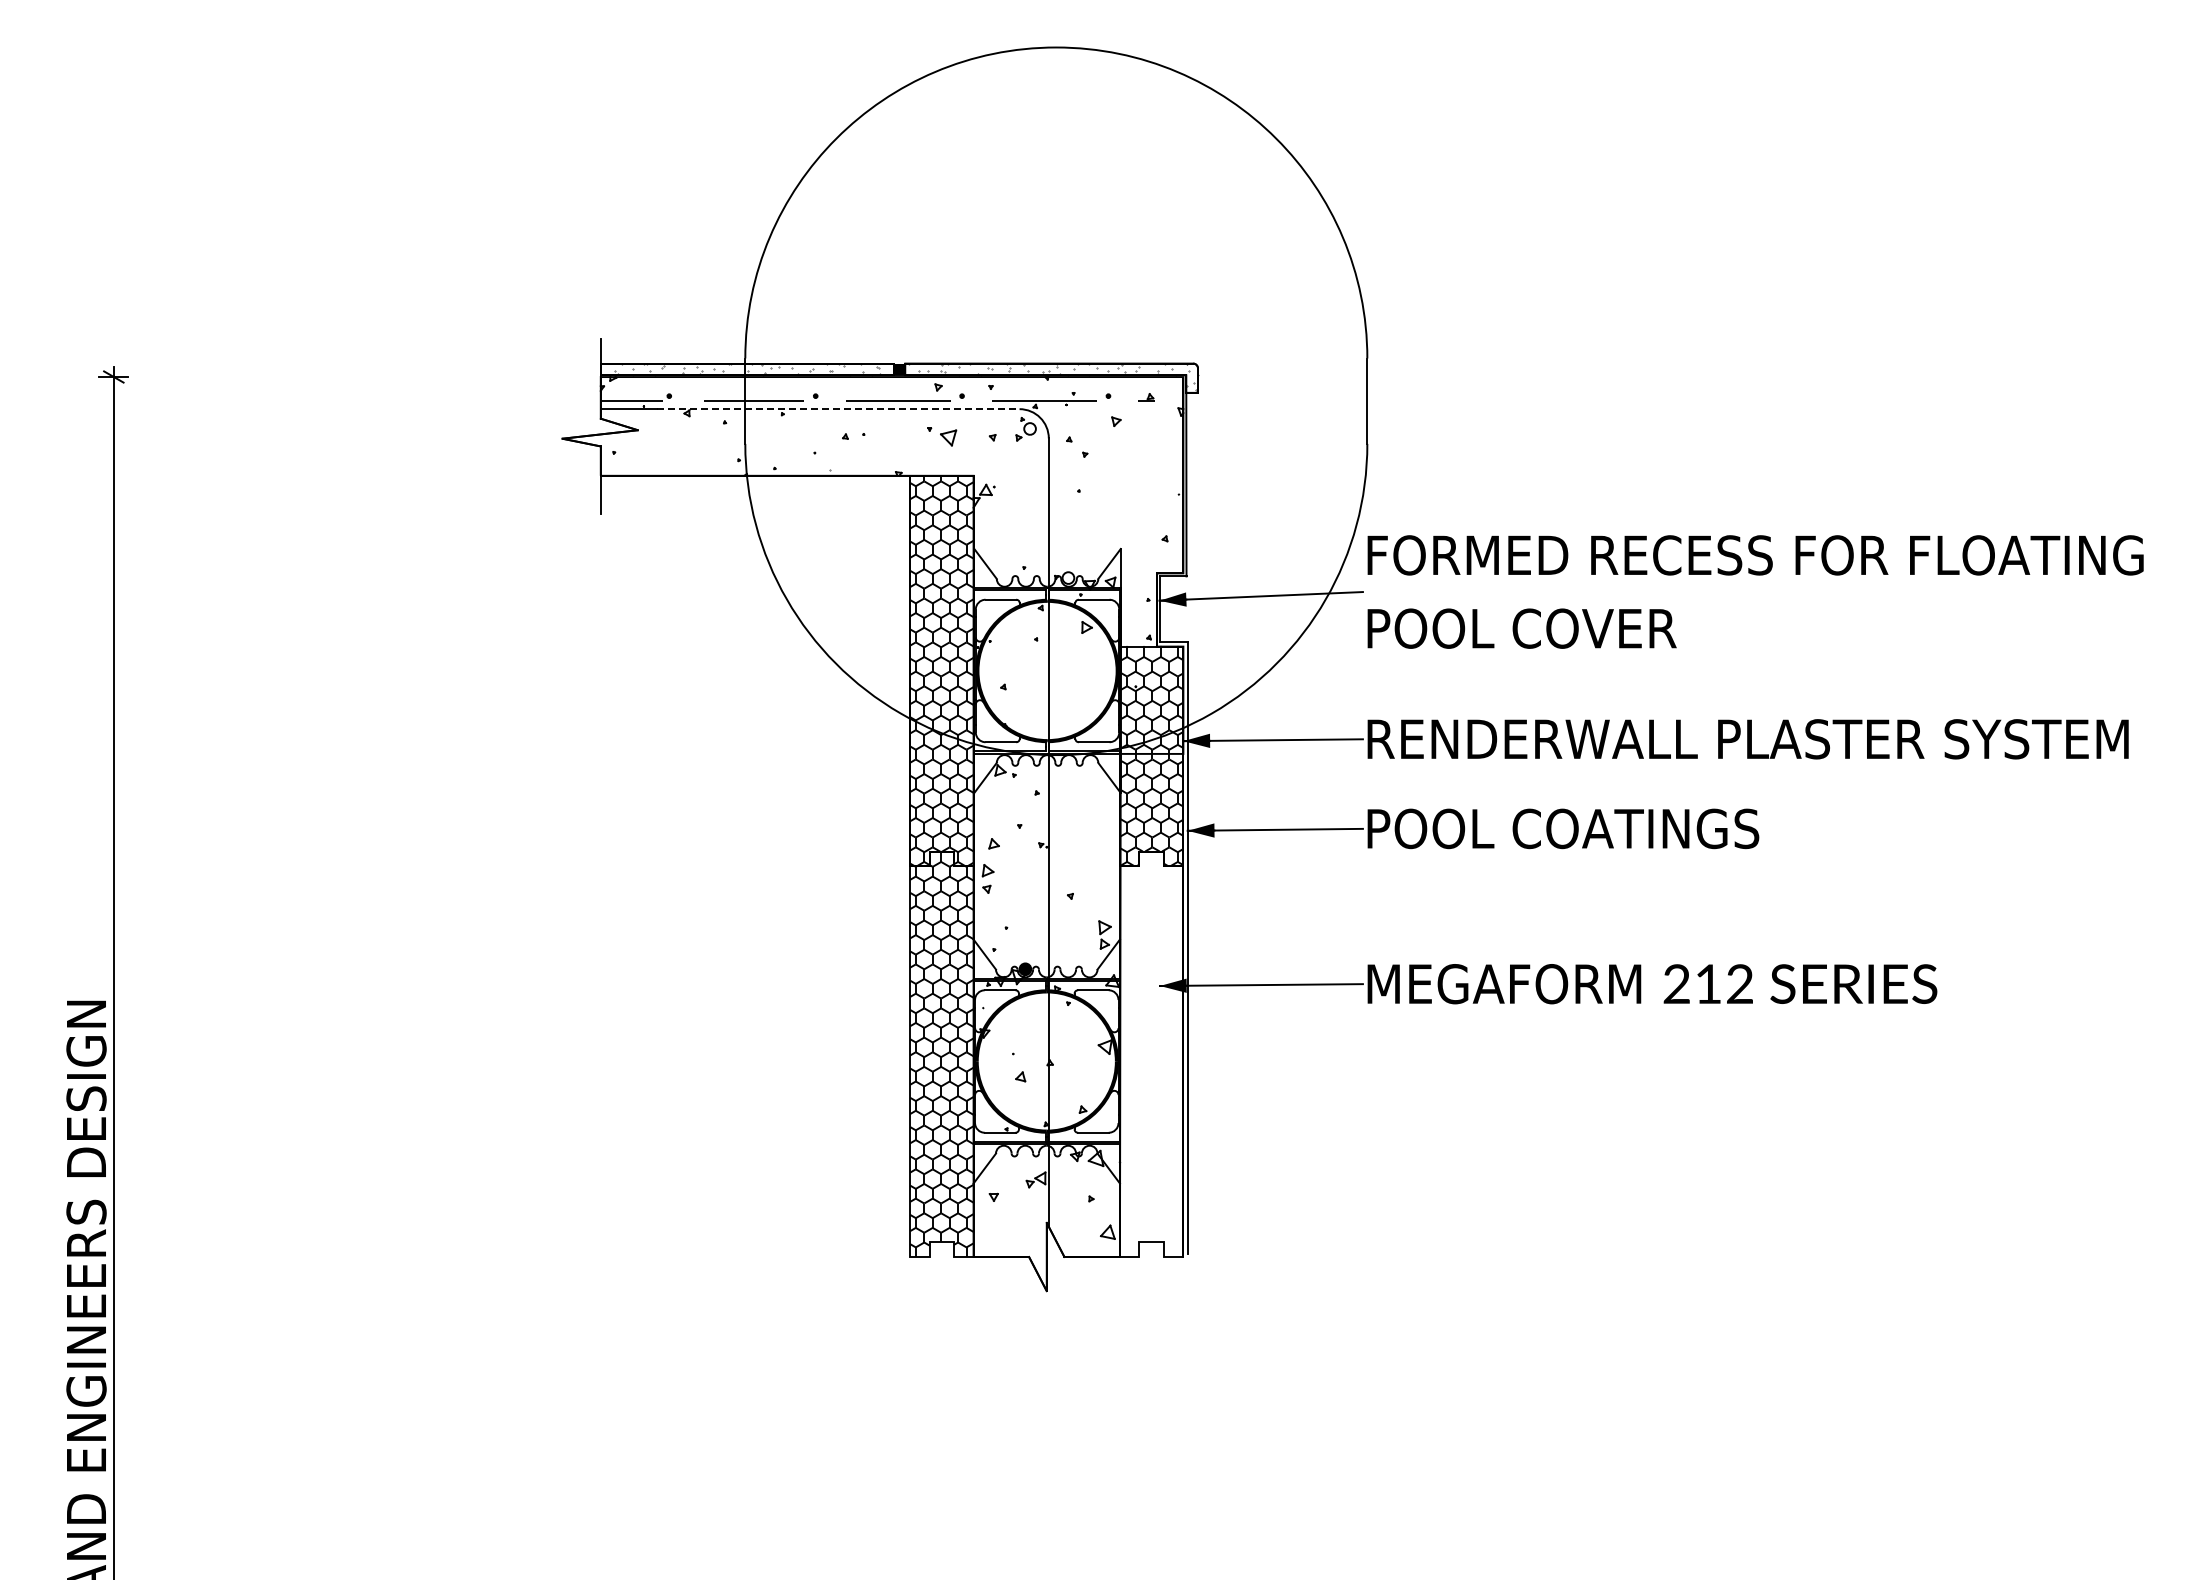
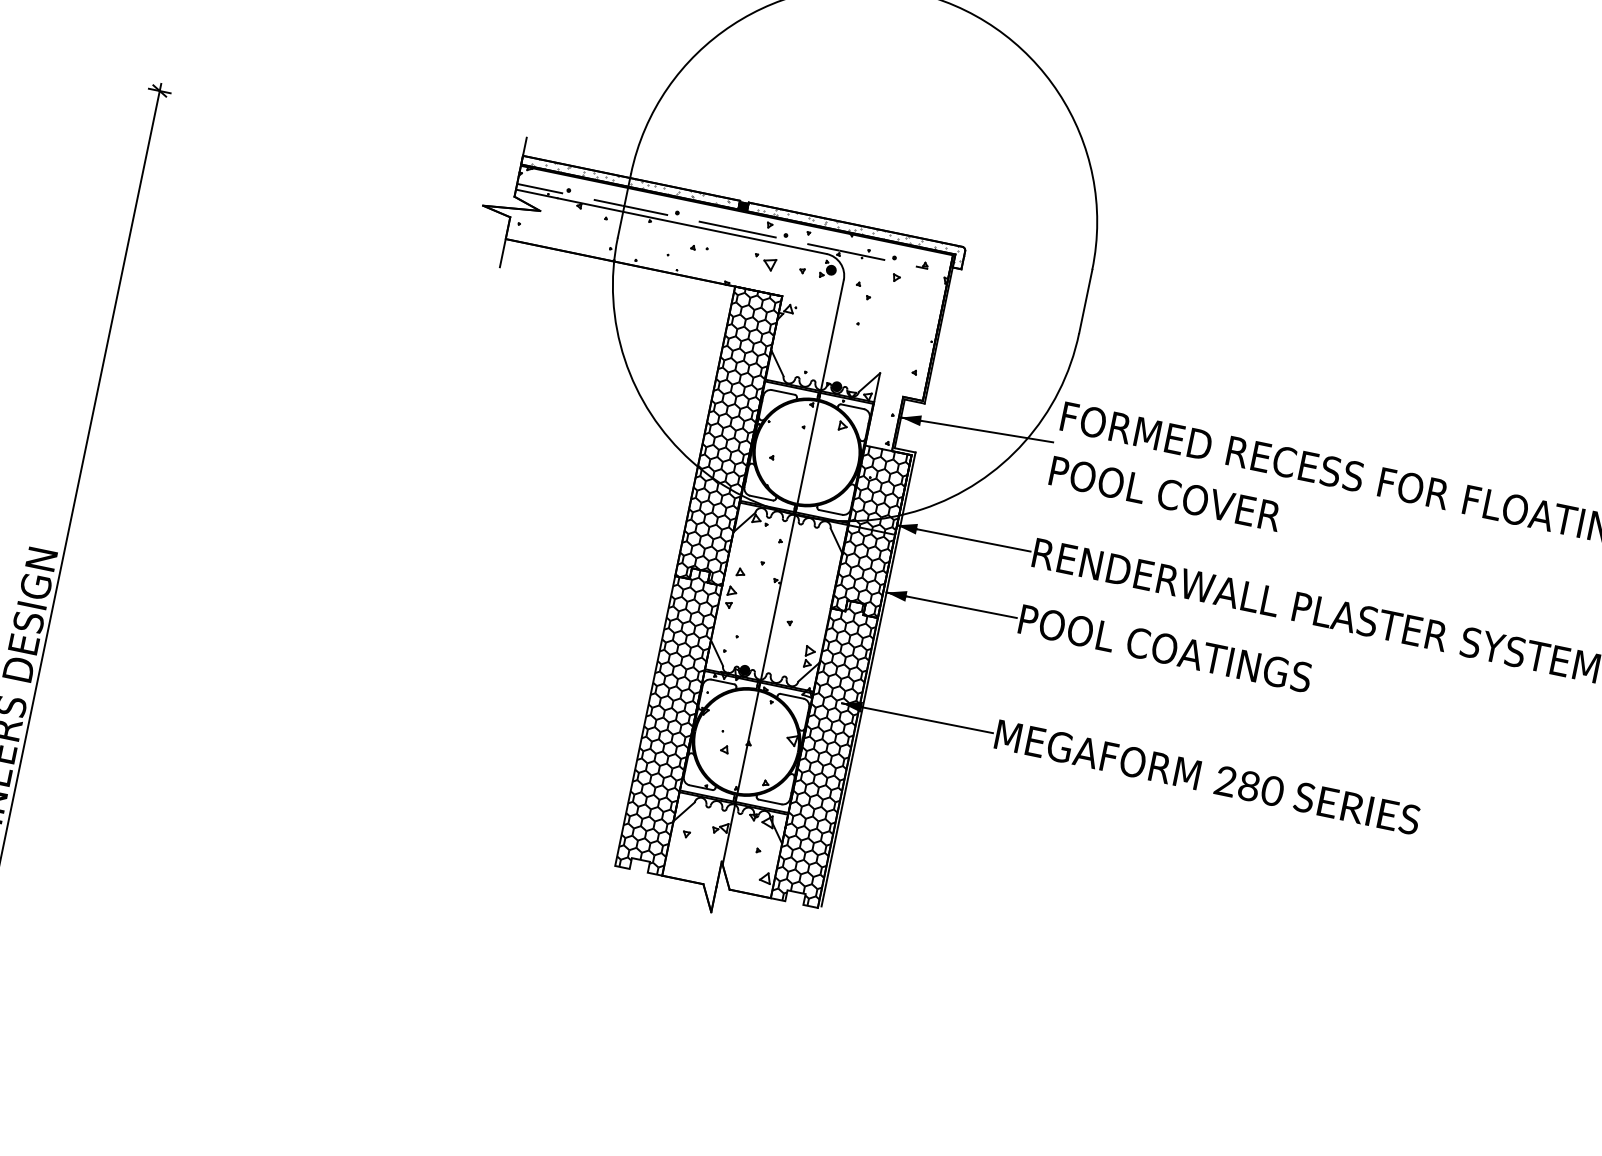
line: (838, 409) -> (692, 226), dashed -> solid
fill: (1029, 428) -> (830, 269), added
fill: (1068, 577) -> (837, 386), added
text: (1724, 983) -> (1261, 788), 212 -> 280
hatch: (1151, 1054) -> (825, 752), added

